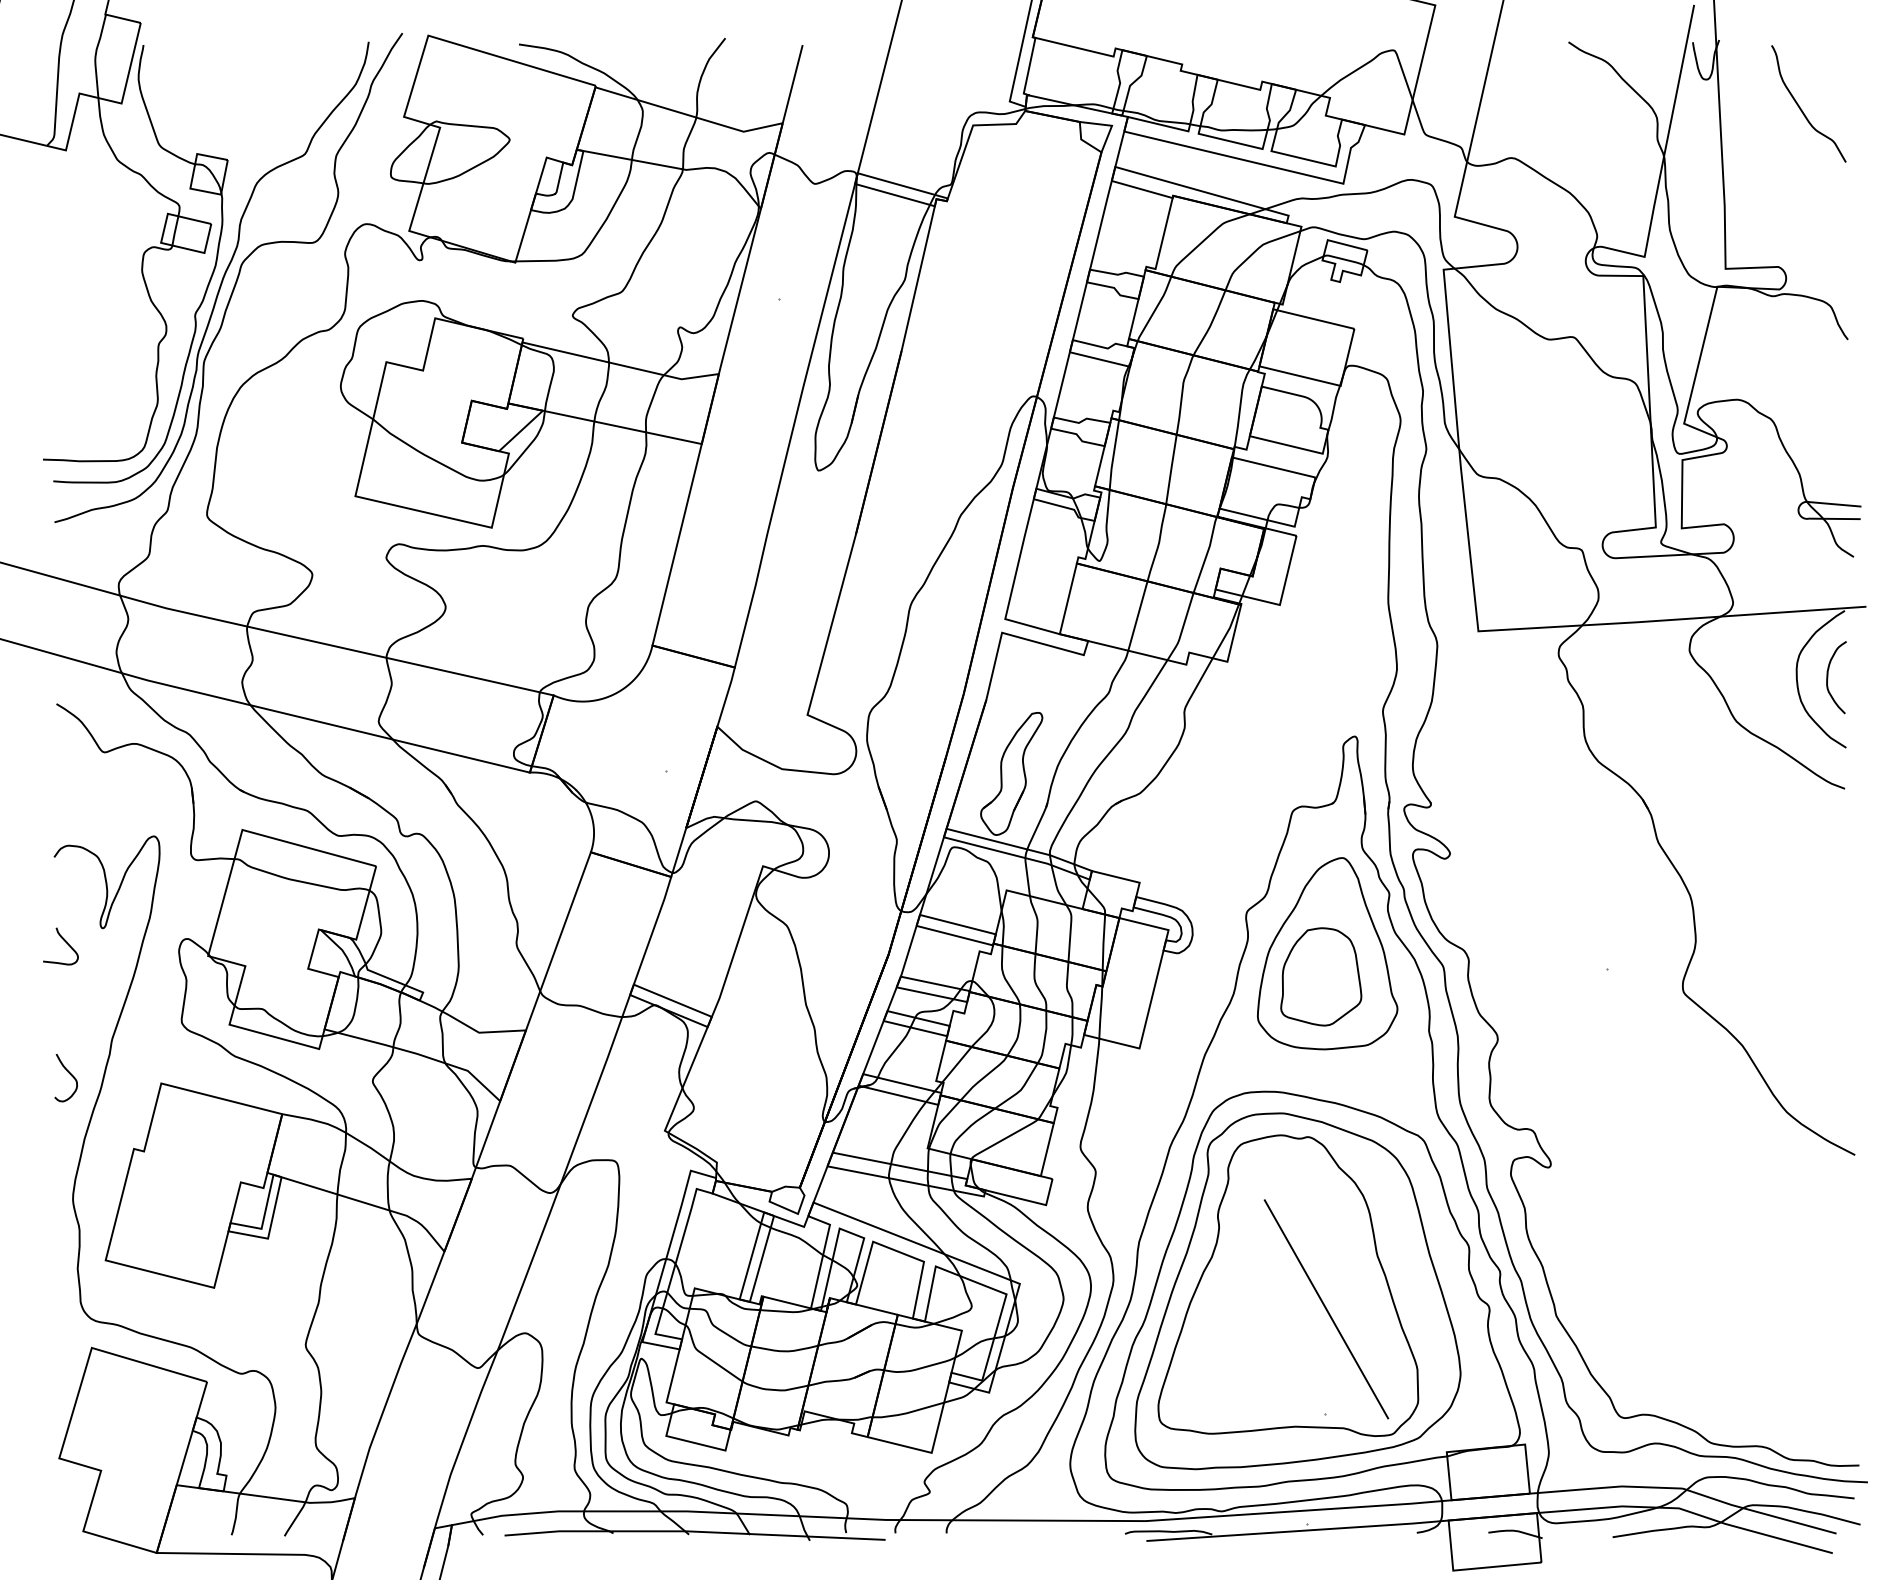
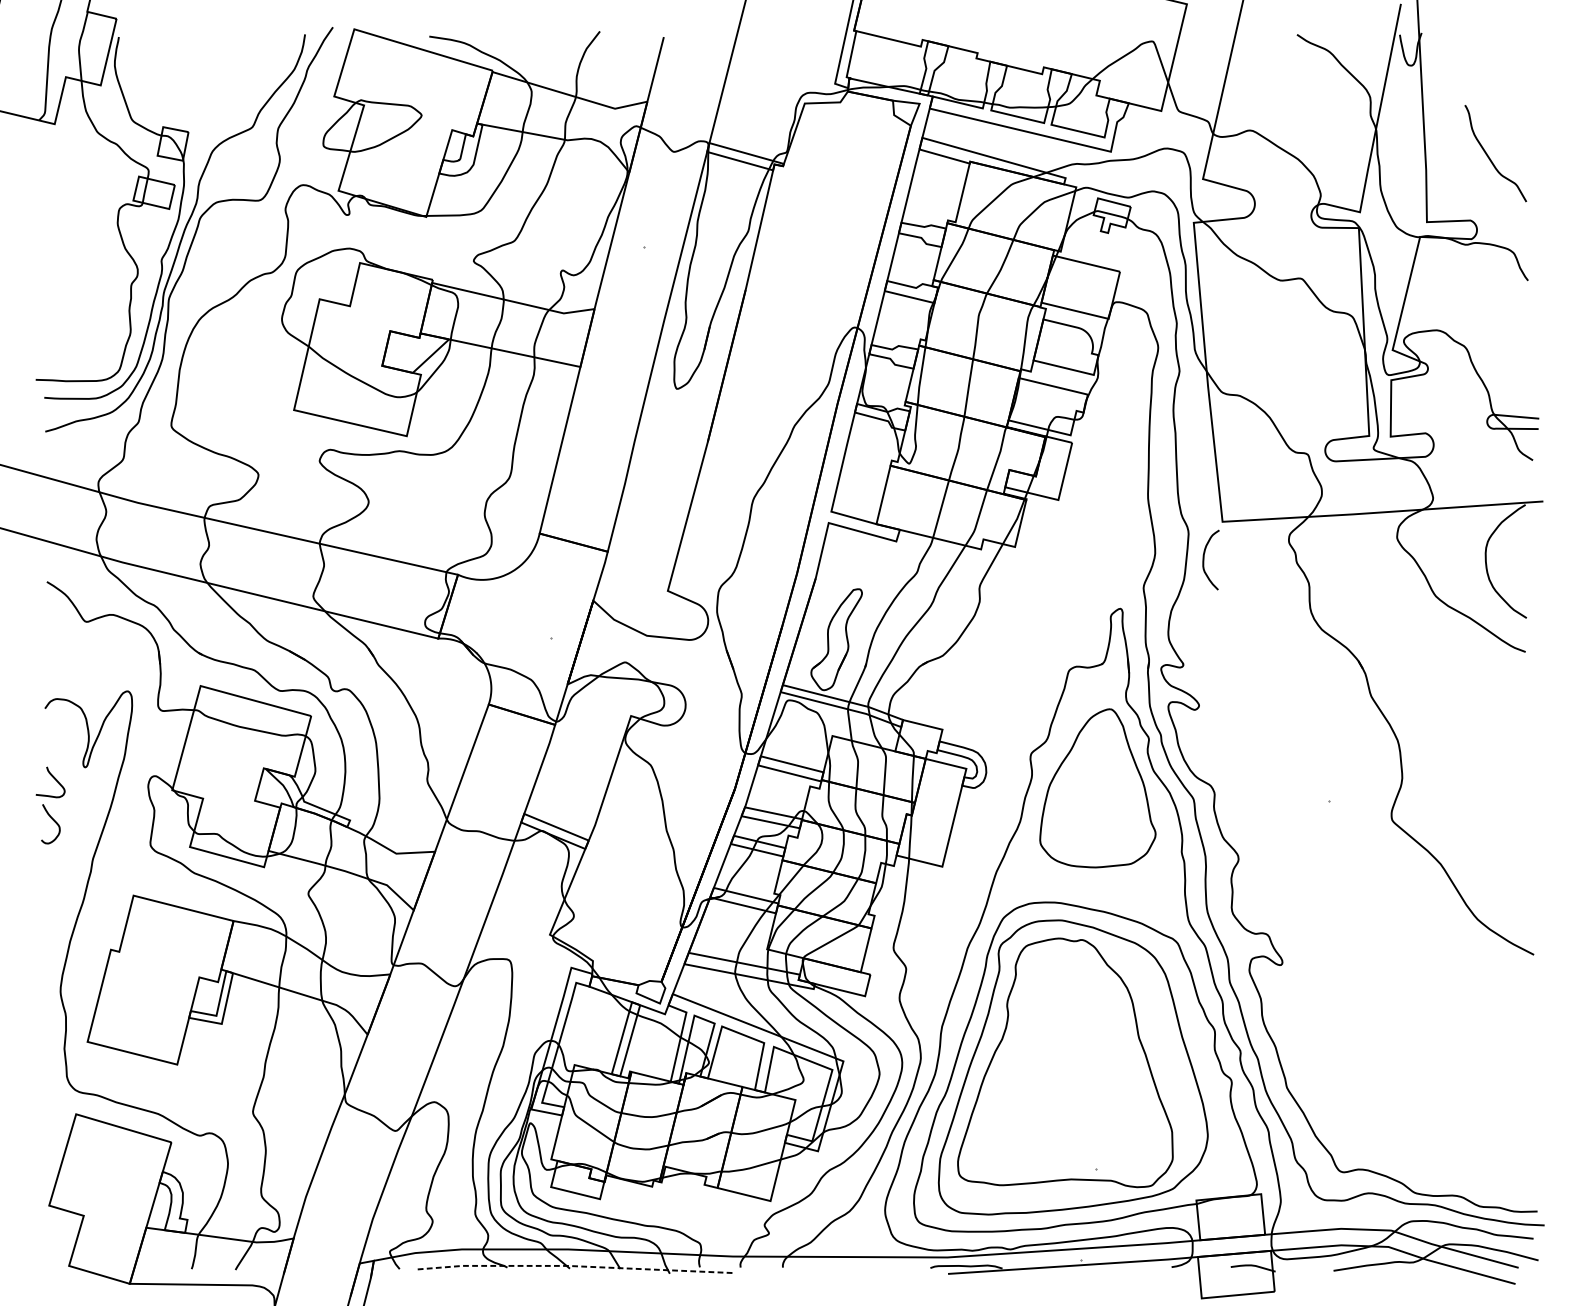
curve: (1801, 108) -> (1489, 157), moved
curve: (1828, 677) -> (1204, 559), moved
part: (1321, 976) -> (1092, 807), removed
curve: (68, 1073) -> (52, 820), moved
line: (1326, 1309) -> (1096, 1082), removed
line: (693, 1531) -> (573, 1266), solid -> dashed

